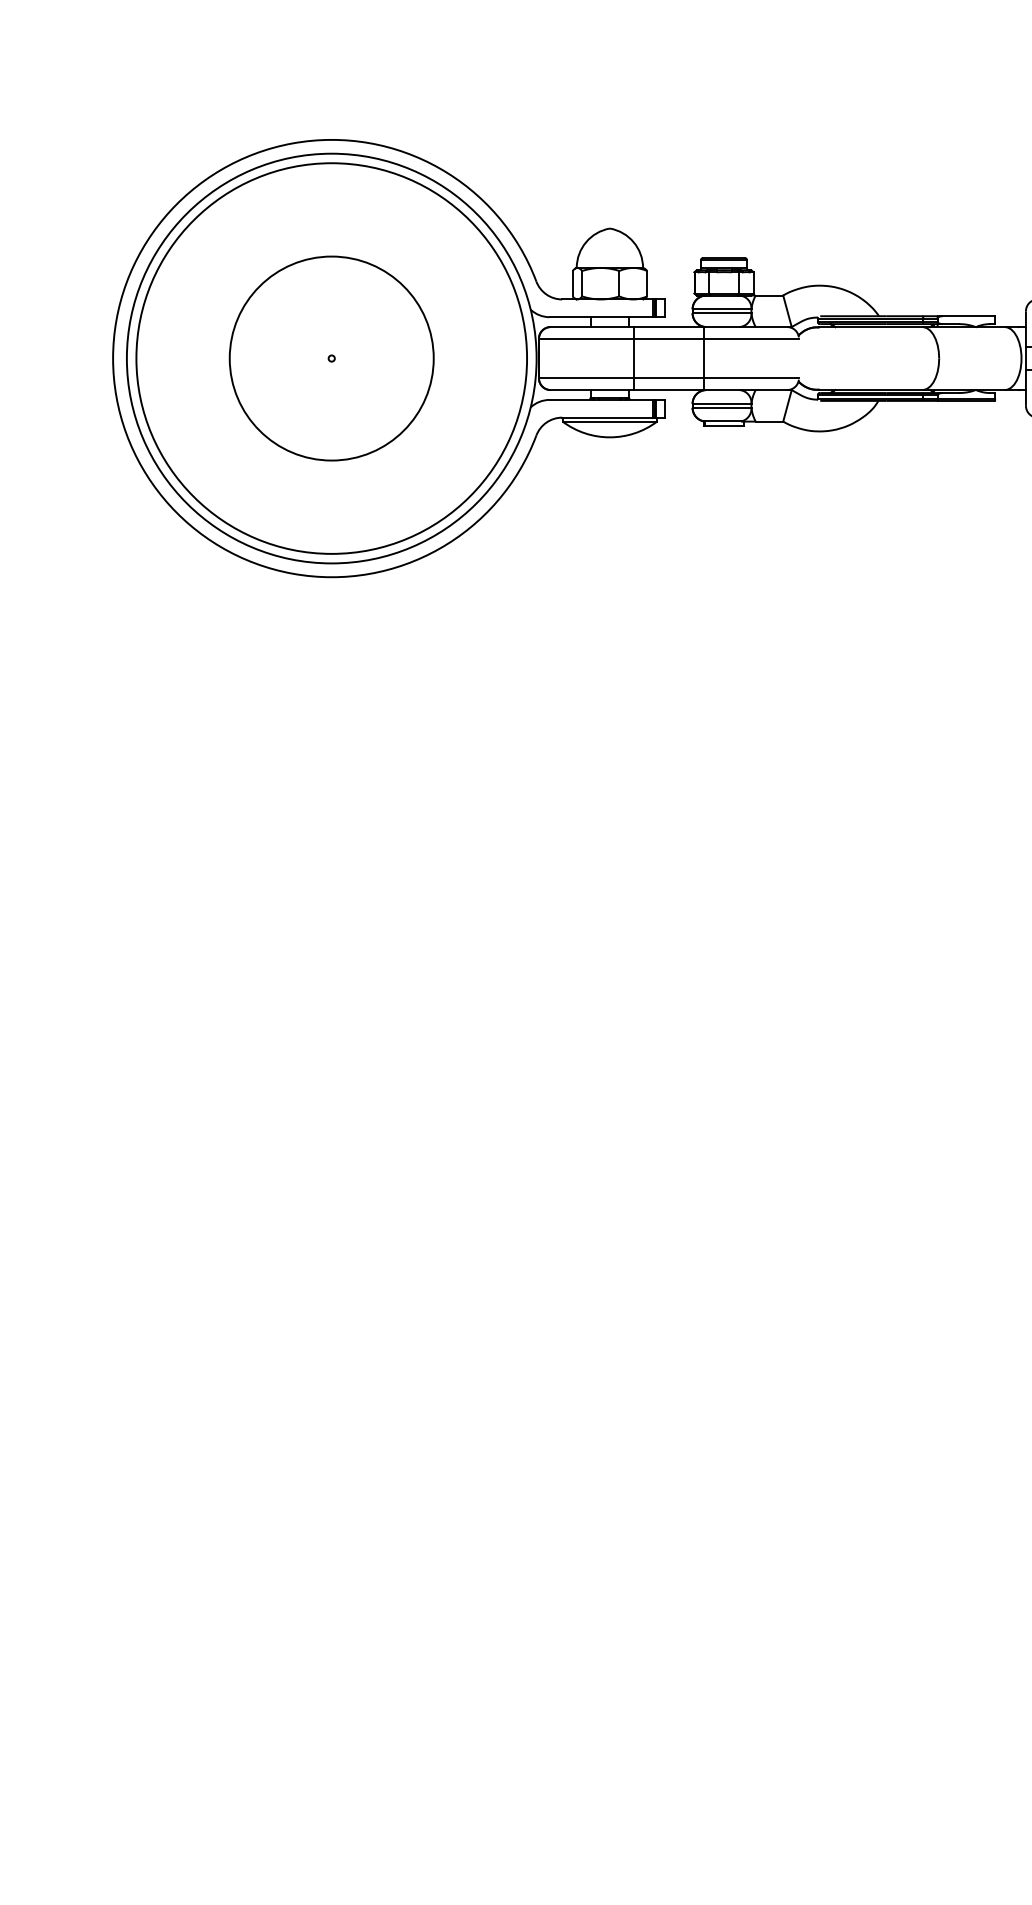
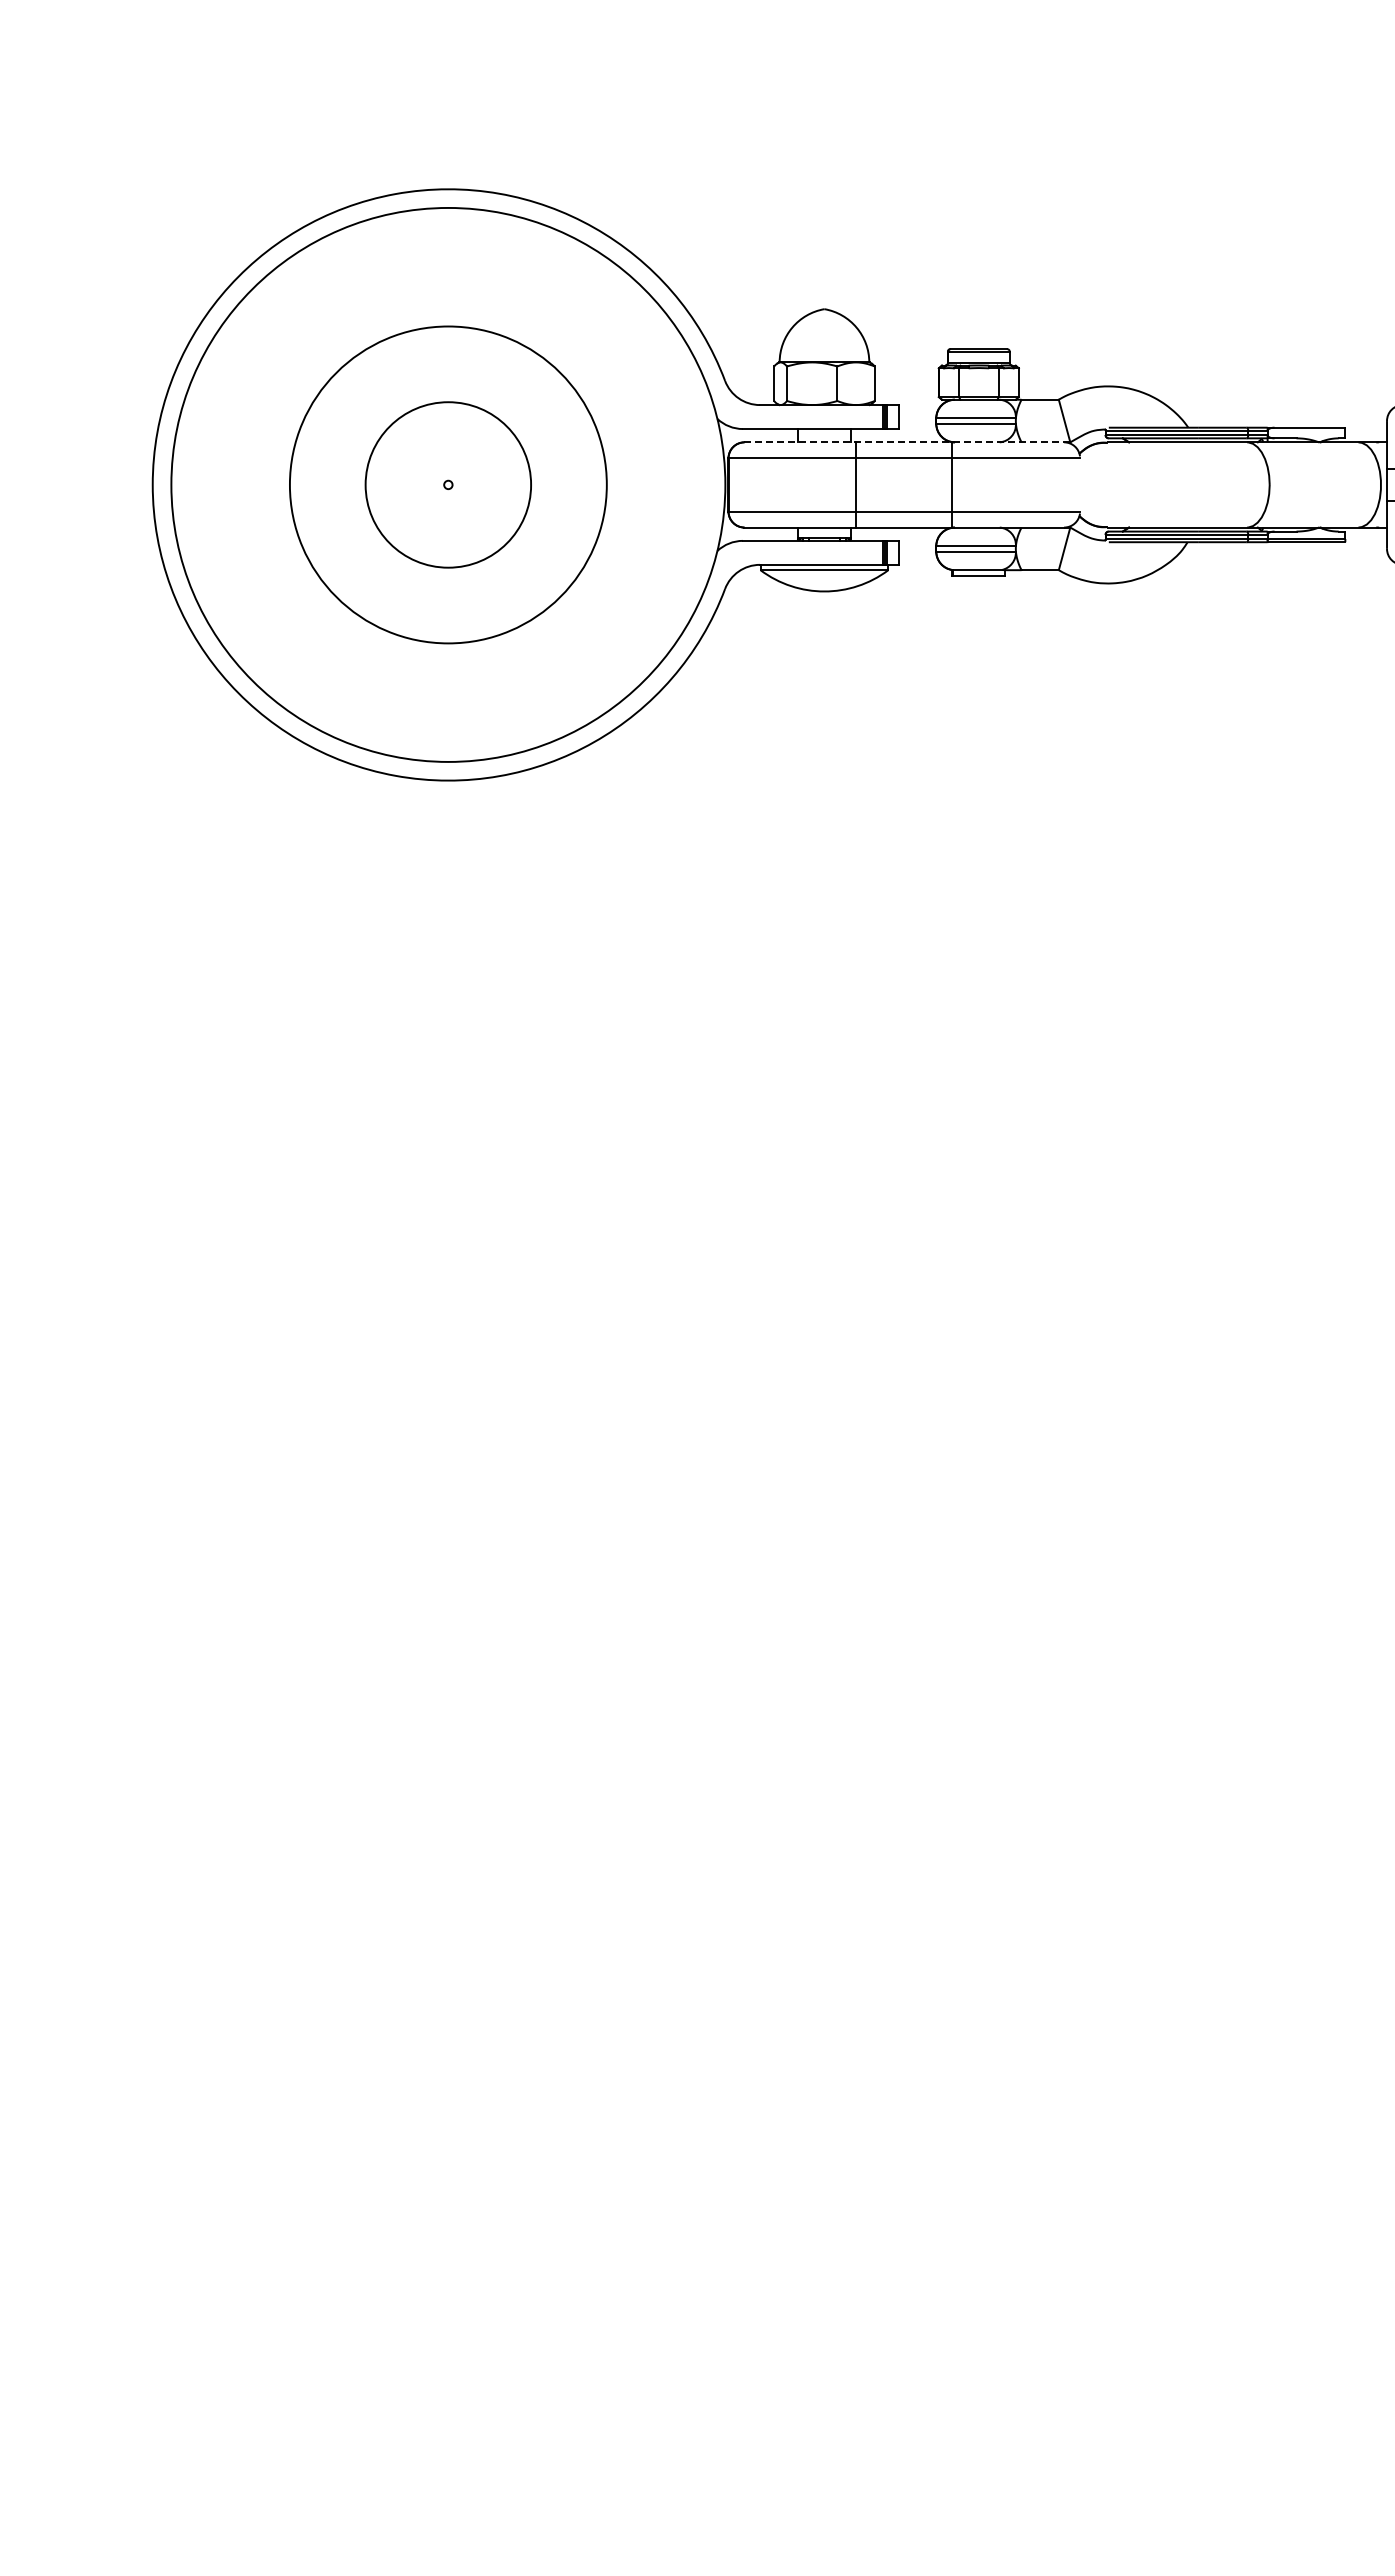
line: (671, 327) -> (907, 442), solid -> dashed
circle: (331, 358) -> (448, 484), size x0.6
circle: (331, 358) -> (448, 484), size x0.6

